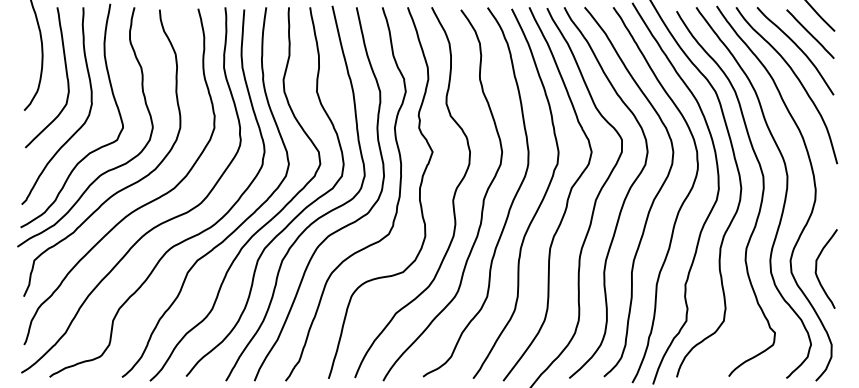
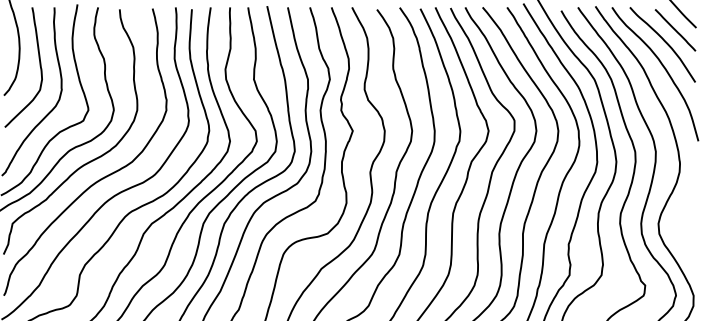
curve: (817, 267) -> (681, 229), removed

